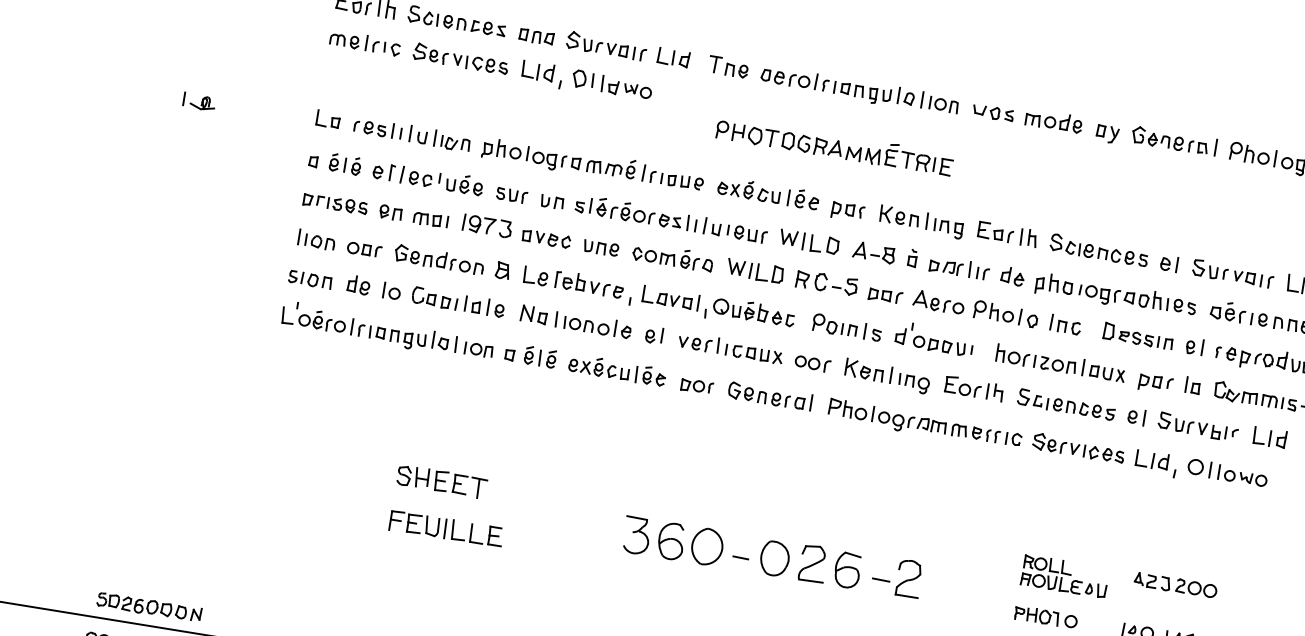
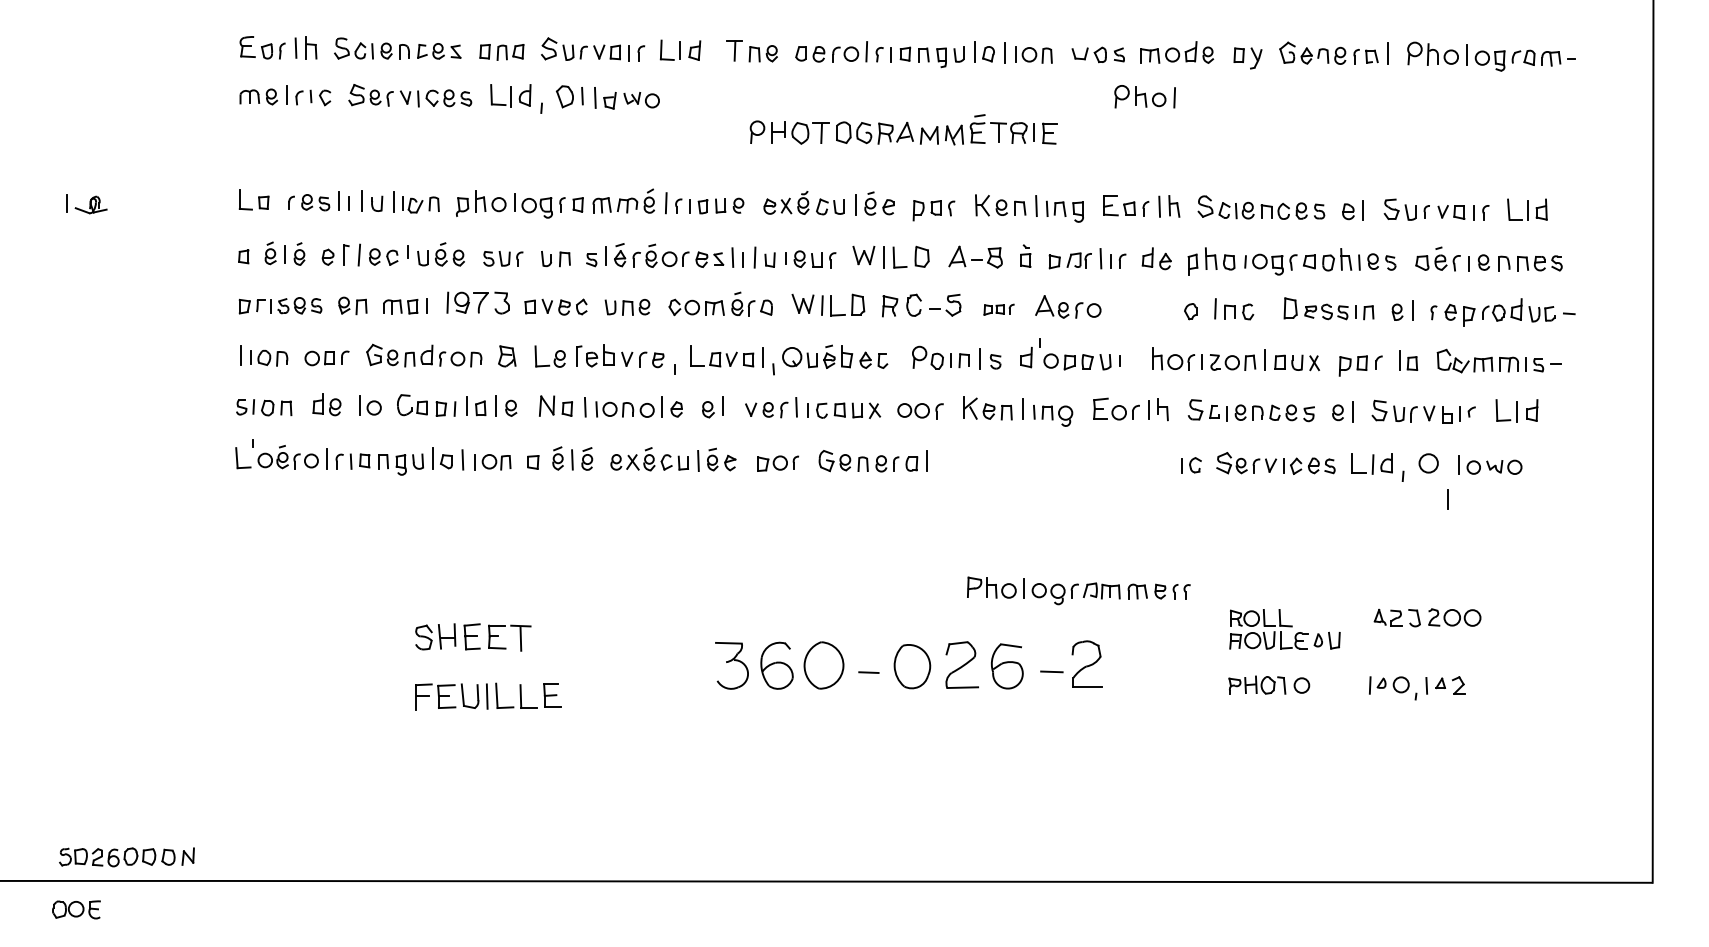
part: (885, 295) -> (999, 309), size x0.7
part: (997, 312) -> (1144, 96), moved
part: (914, 422) -> (1078, 590), moved
line: (1210, 470) -> (1447, 499), moved

